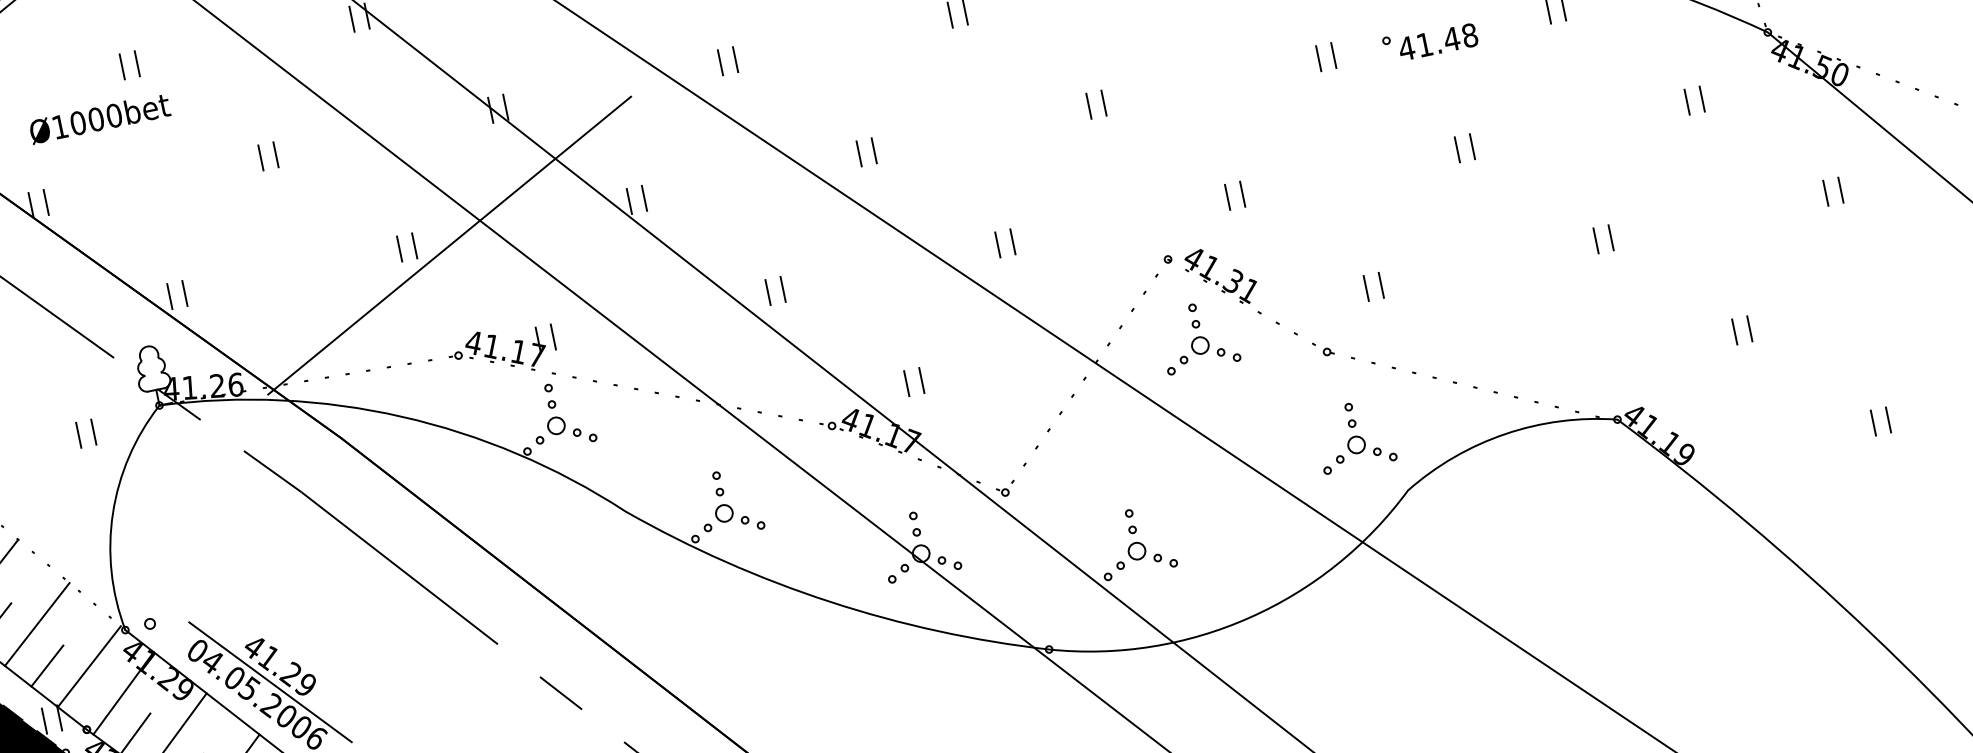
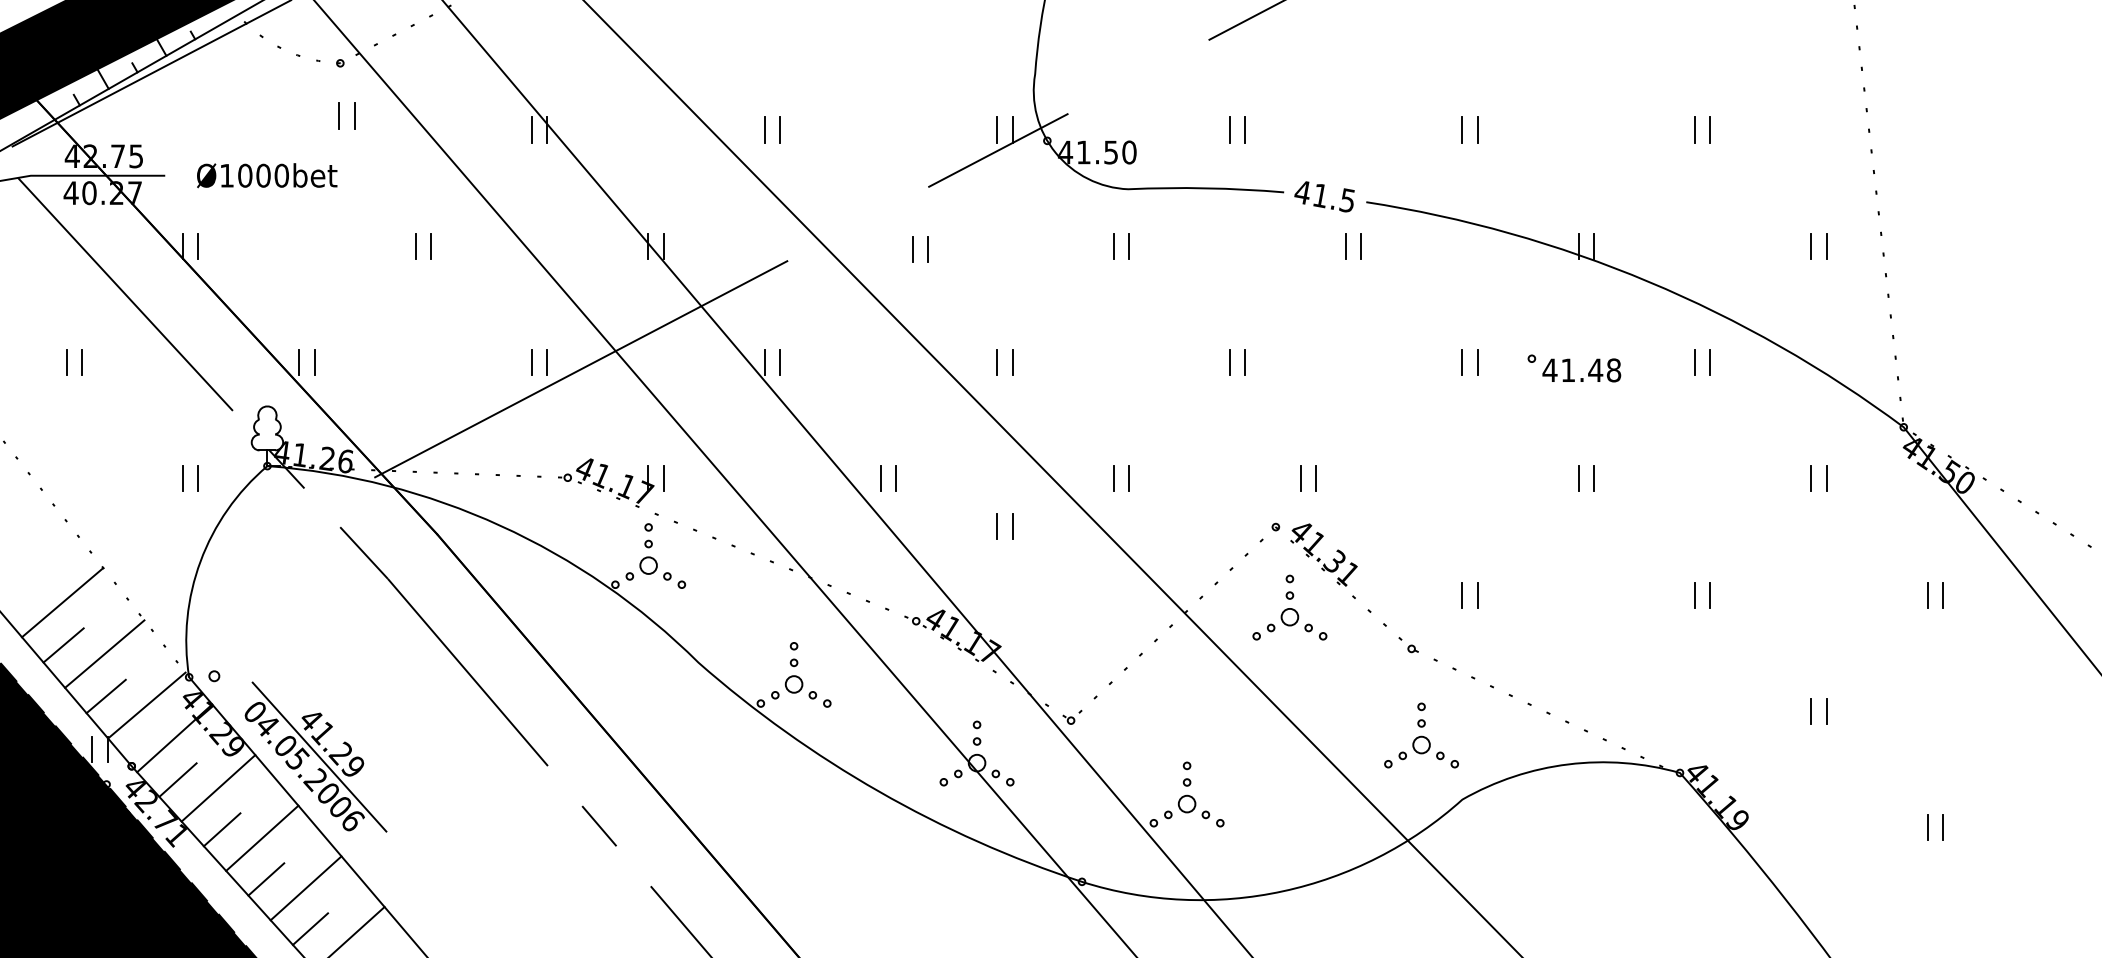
part: (721, 62) -> (913, 249), moved
part: (122, 66) -> (339, 115), moved
part: (1227, 197) -> (1301, 478), moved
part: (907, 383) -> (997, 526), moved

